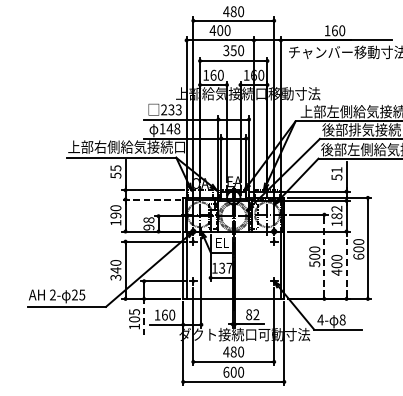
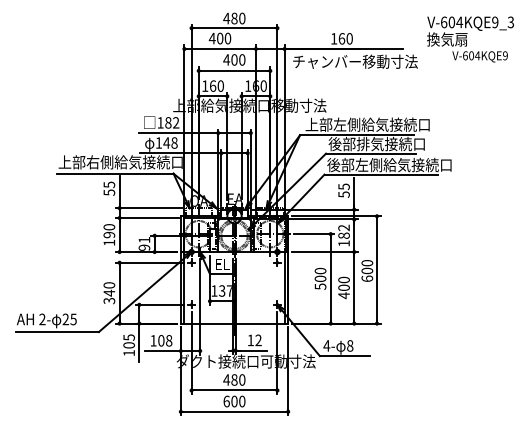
text: (229, 50) -> (230, 59), 350 -> 400
text: (171, 109) -> (168, 122), 233 -> 182
text: (336, 169) -> (343, 186), 51 -> 55
line: (150, 199) -> (146, 218), dashed -> solid
text: (148, 219) -> (144, 239), 98 -> 91
line: (324, 256) -> (330, 278), dashed -> solid
line: (346, 264) -> (354, 287), dashed -> solid
text: (168, 314) -> (165, 340), 160 -> 108
text: (248, 314) -> (250, 340), 82 -> 12
line: (144, 316) -> (139, 342), dashed -> solid

